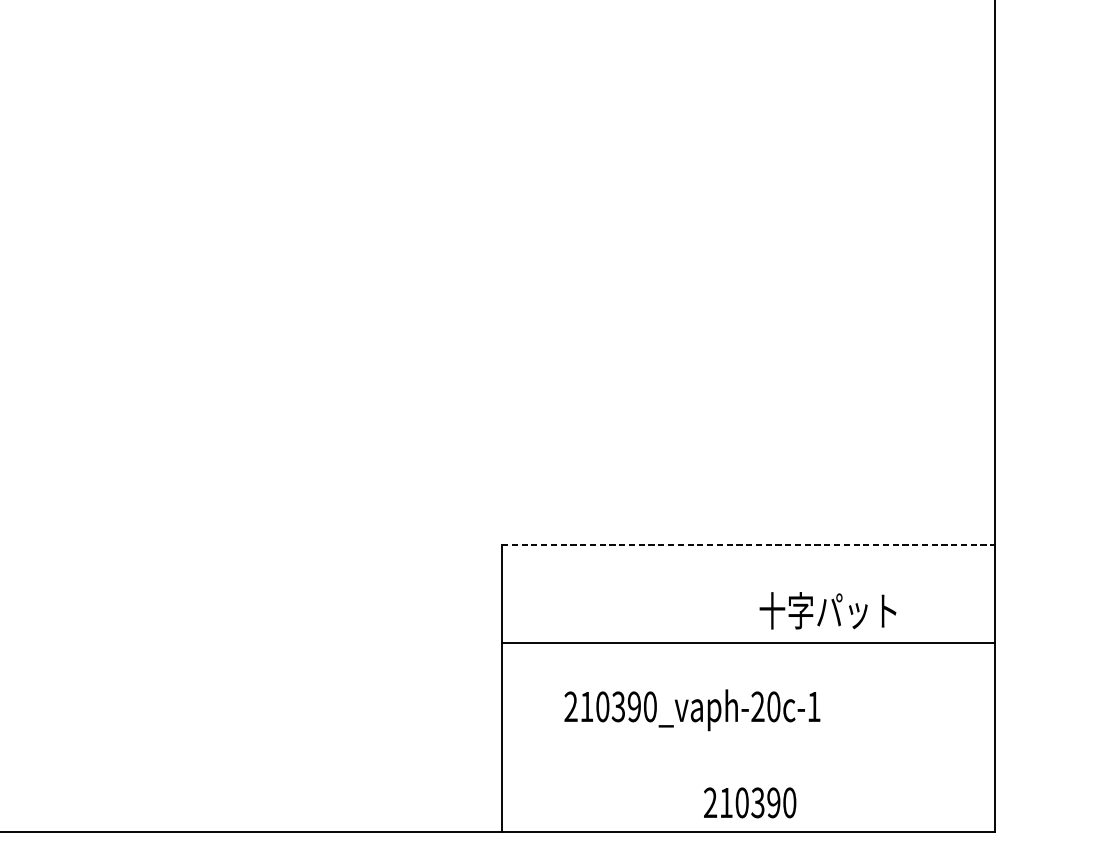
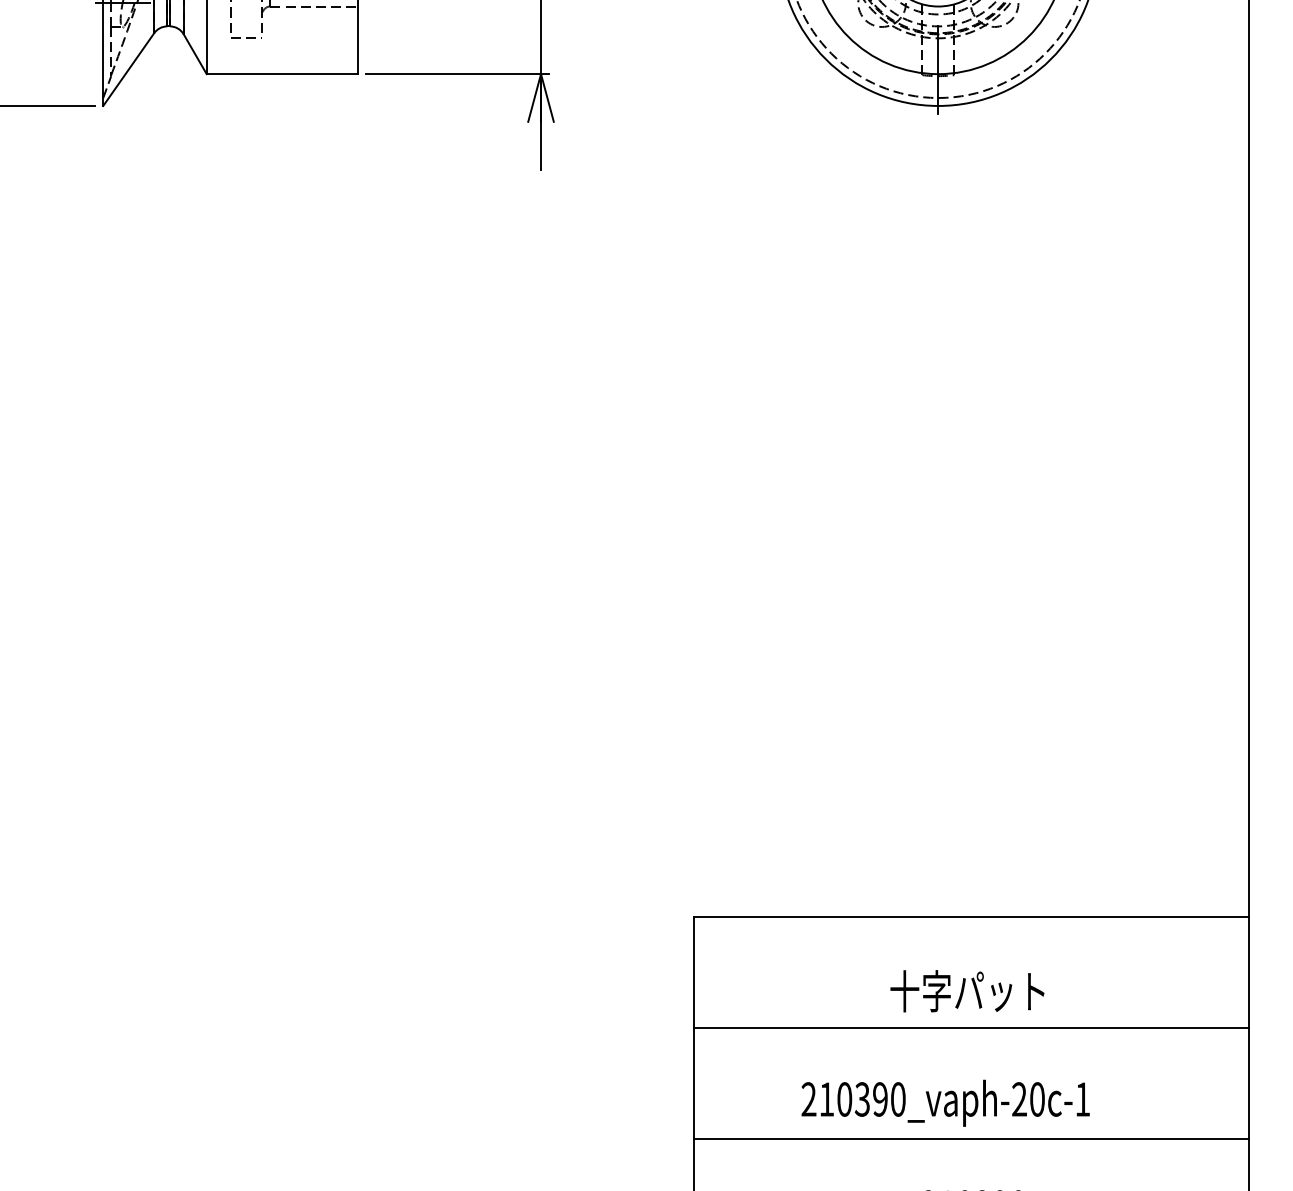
line: (749, 544) -> (972, 916), dashed -> solid
text: (828, 611) -> (967, 991), moved
text: (692, 709) -> (945, 1102), moved
line: (748, 742) -> (971, 1139), added

